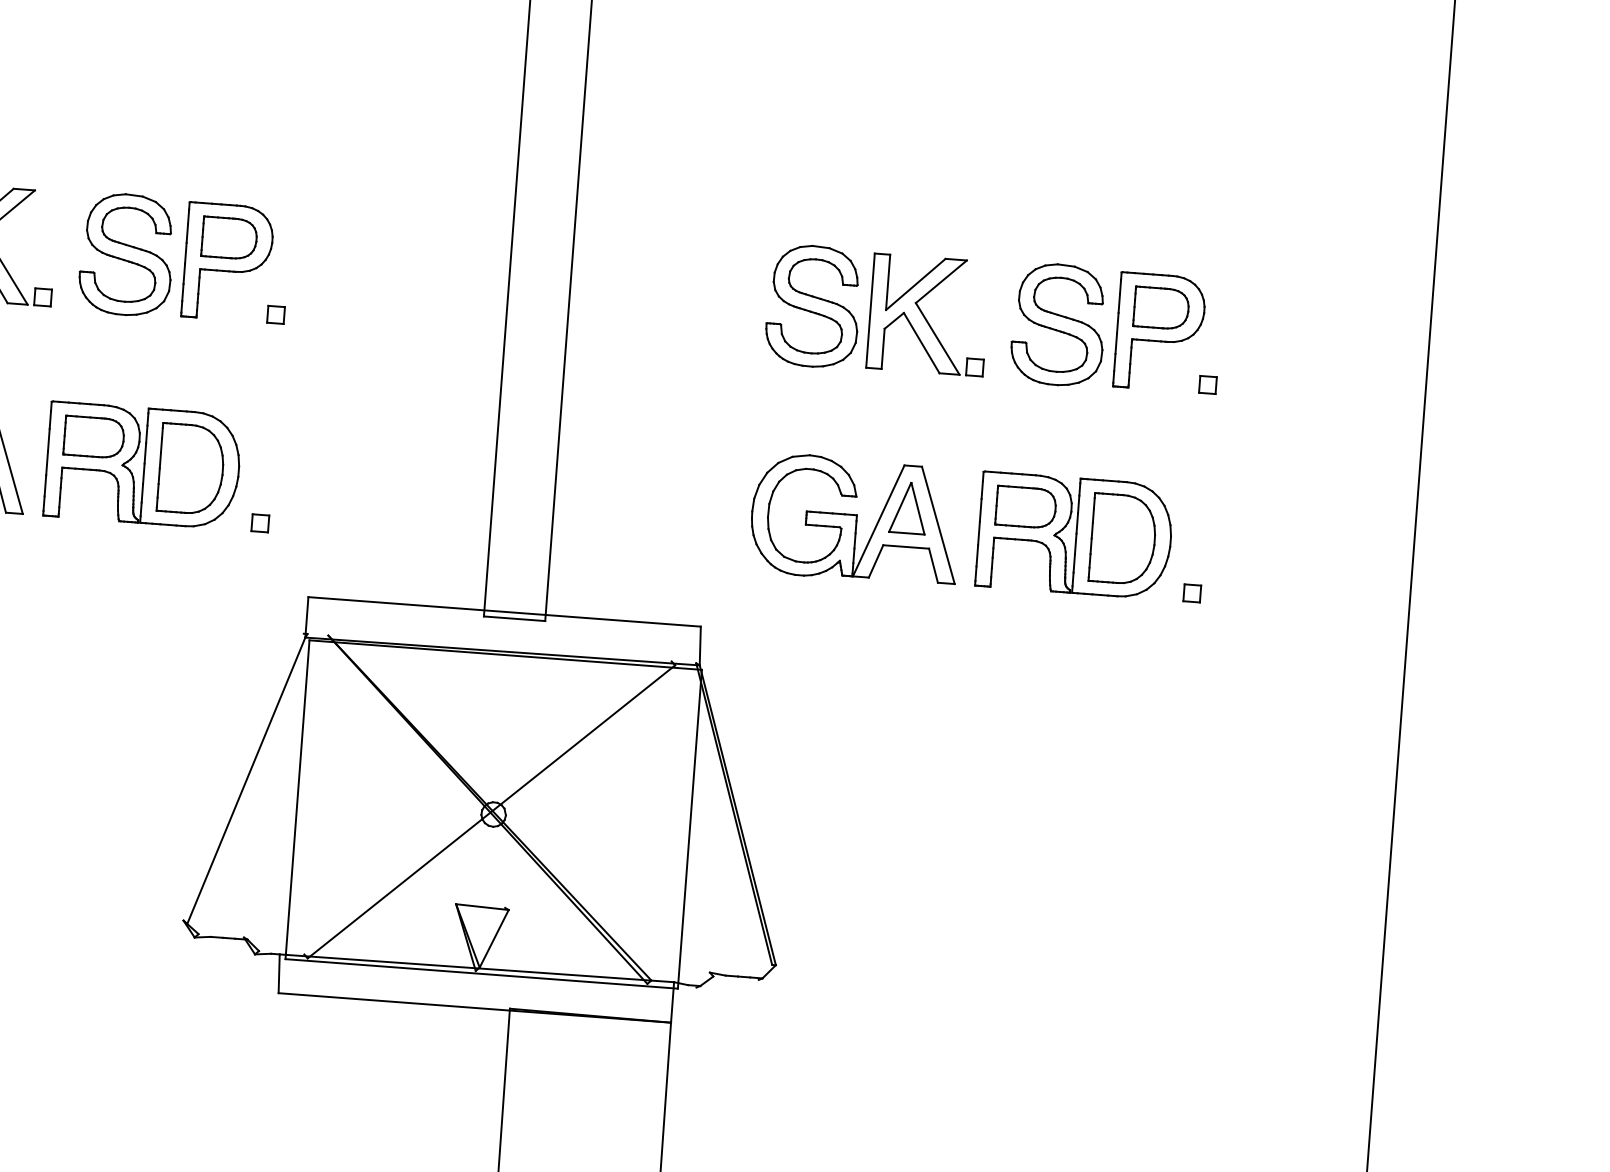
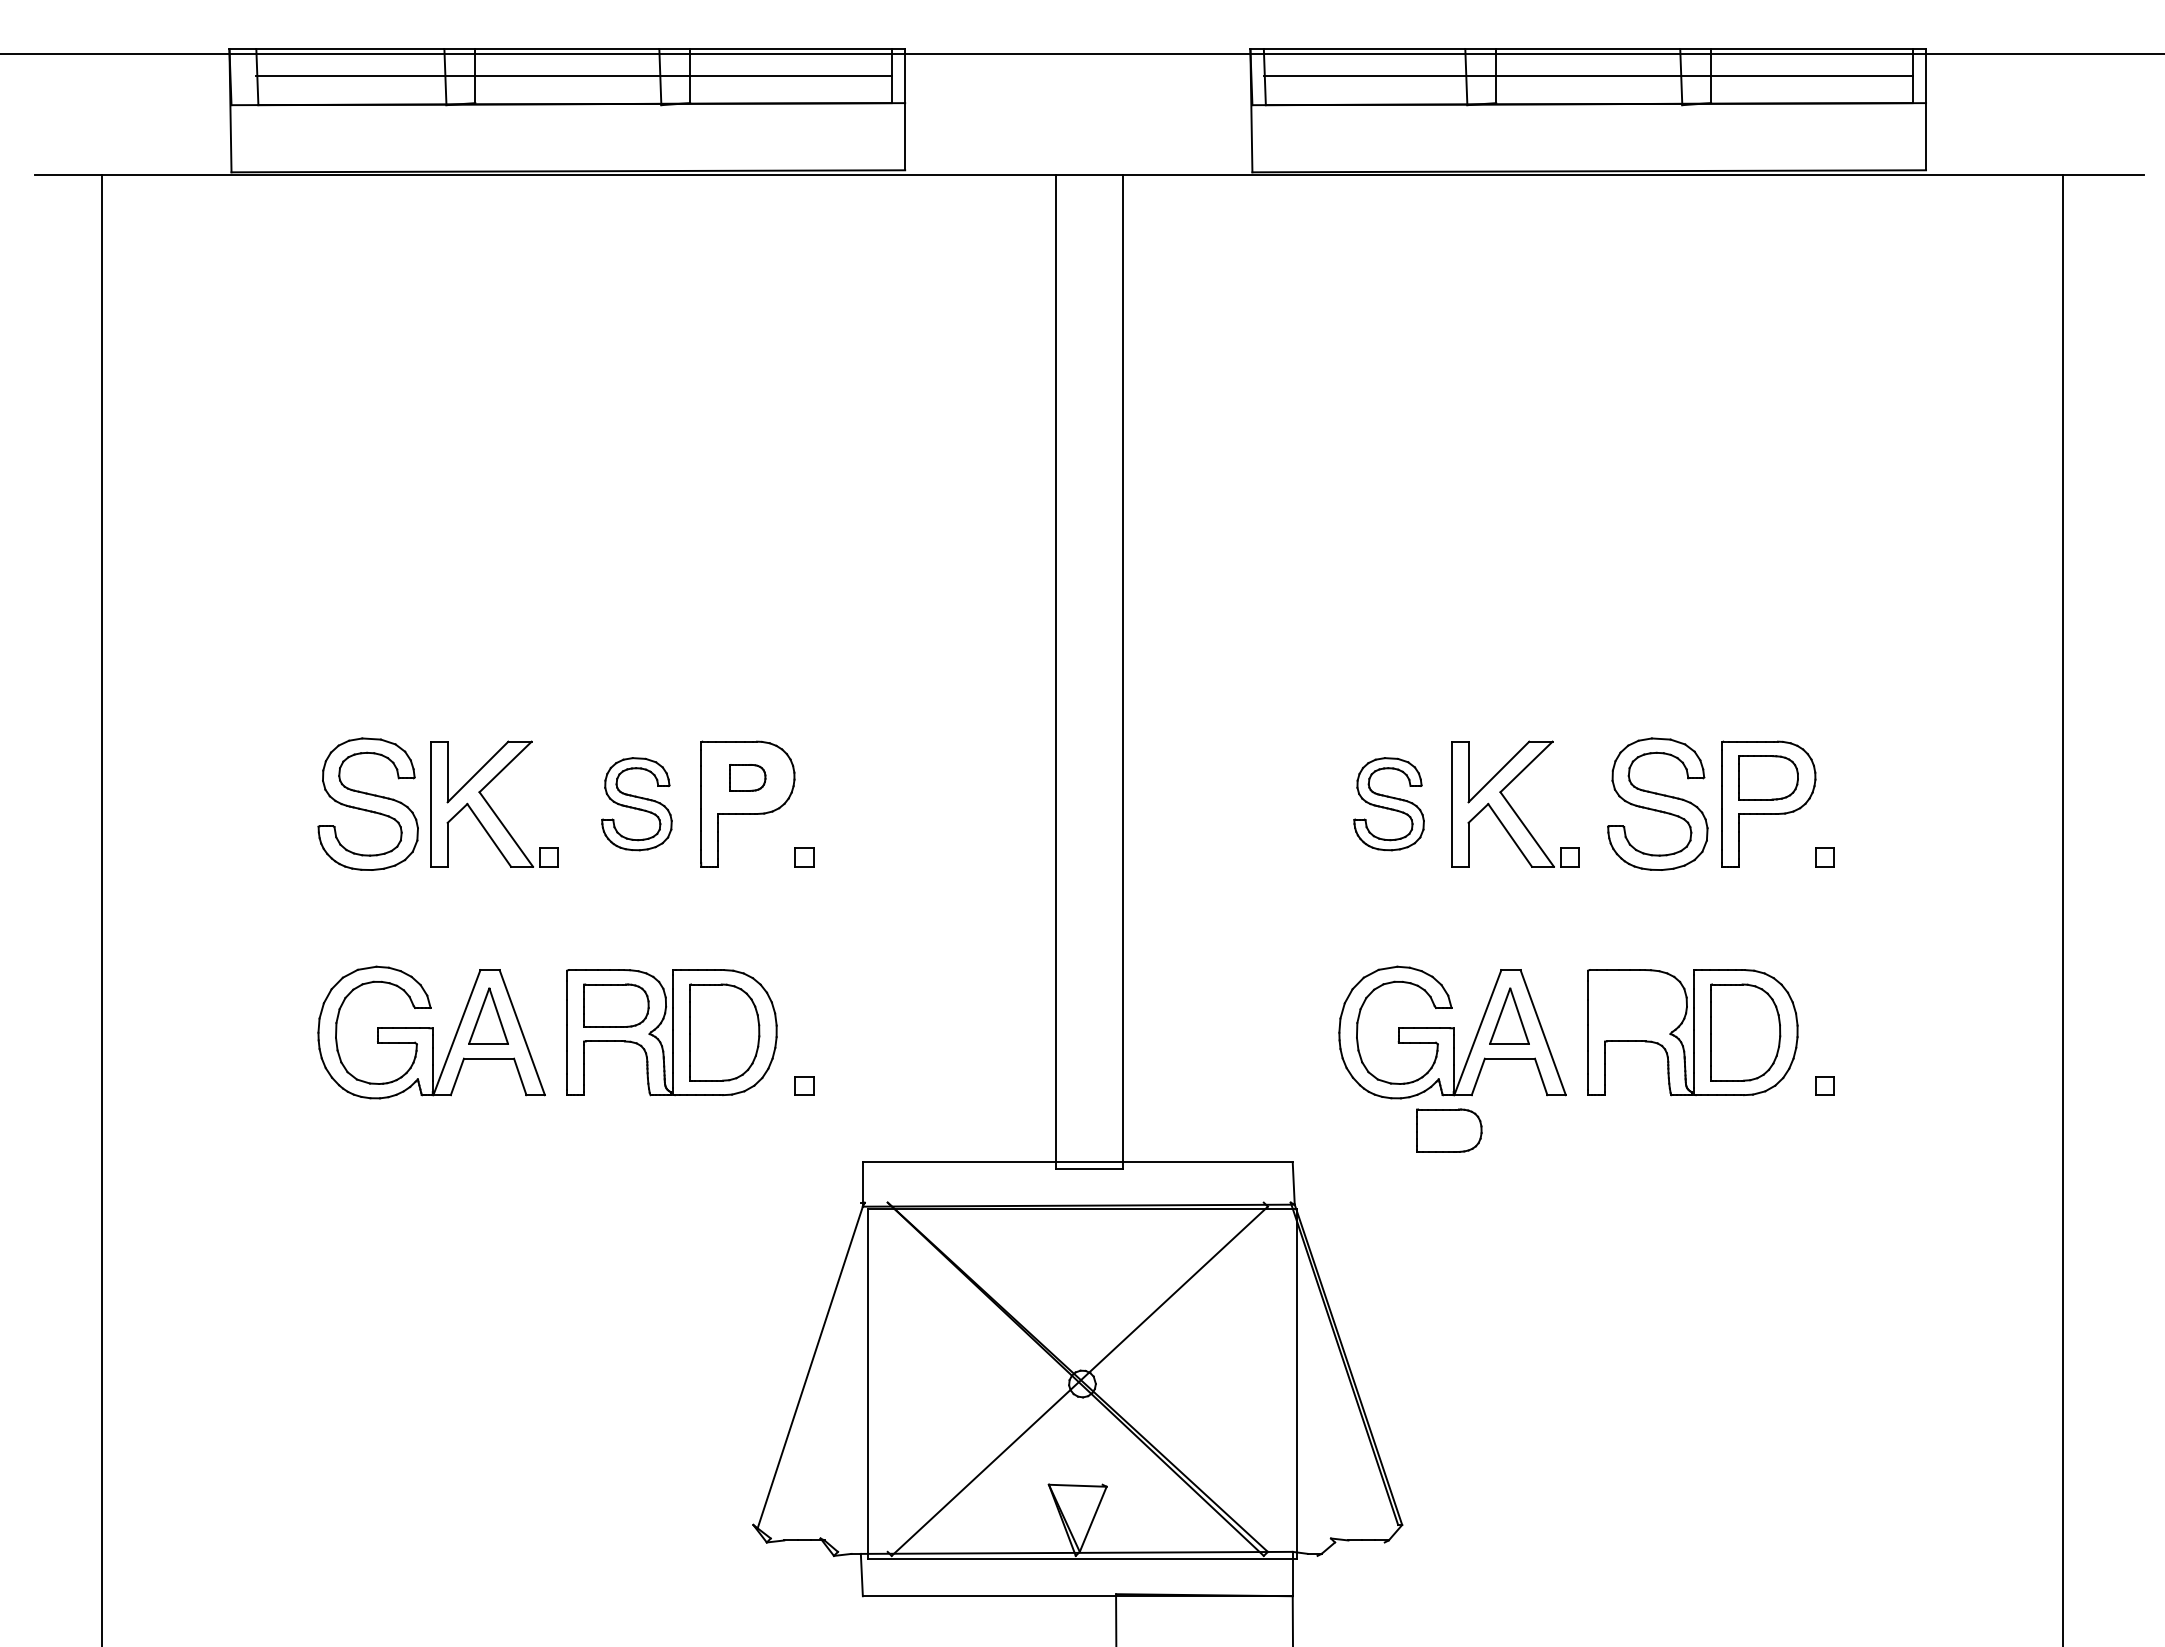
part: (229, 237) -> (747, 777), size x0.6
part: (126, 254) -> (636, 803), size x0.7
part: (812, 305) -> (1388, 803), size x0.7
part: (1026, 507) -> (1449, 1130), moved

